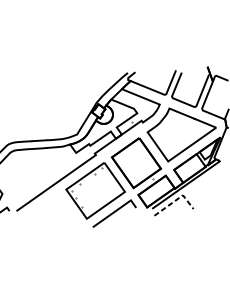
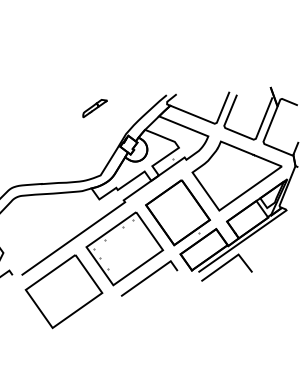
part: (72, 83) -> (94, 108), added
line: (176, 199) -> (229, 260), dashed -> solid
part: (48, 223) -> (63, 291), added

